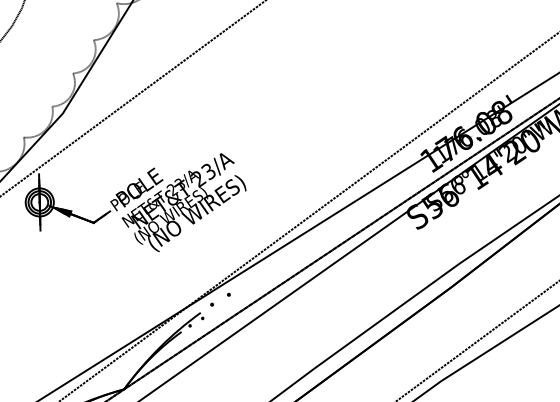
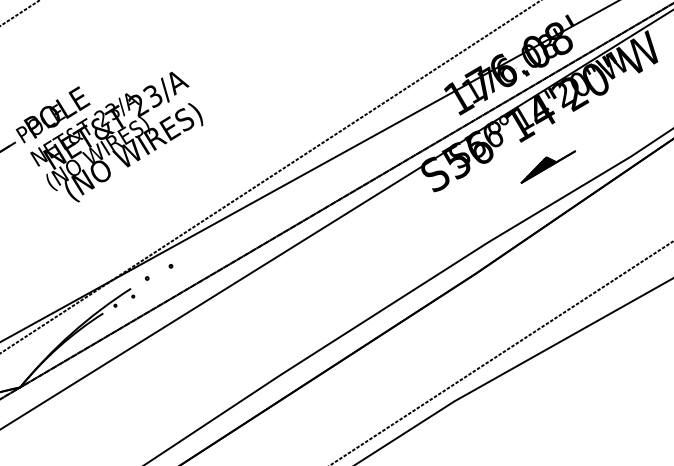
part: (499, 206) -> (548, 166), added

